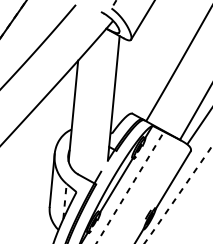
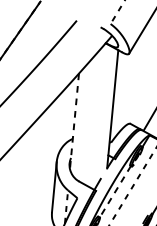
line: (73, 111) -> (74, 121), solid -> dashed
line: (116, 185) -> (115, 191), solid -> dashed

